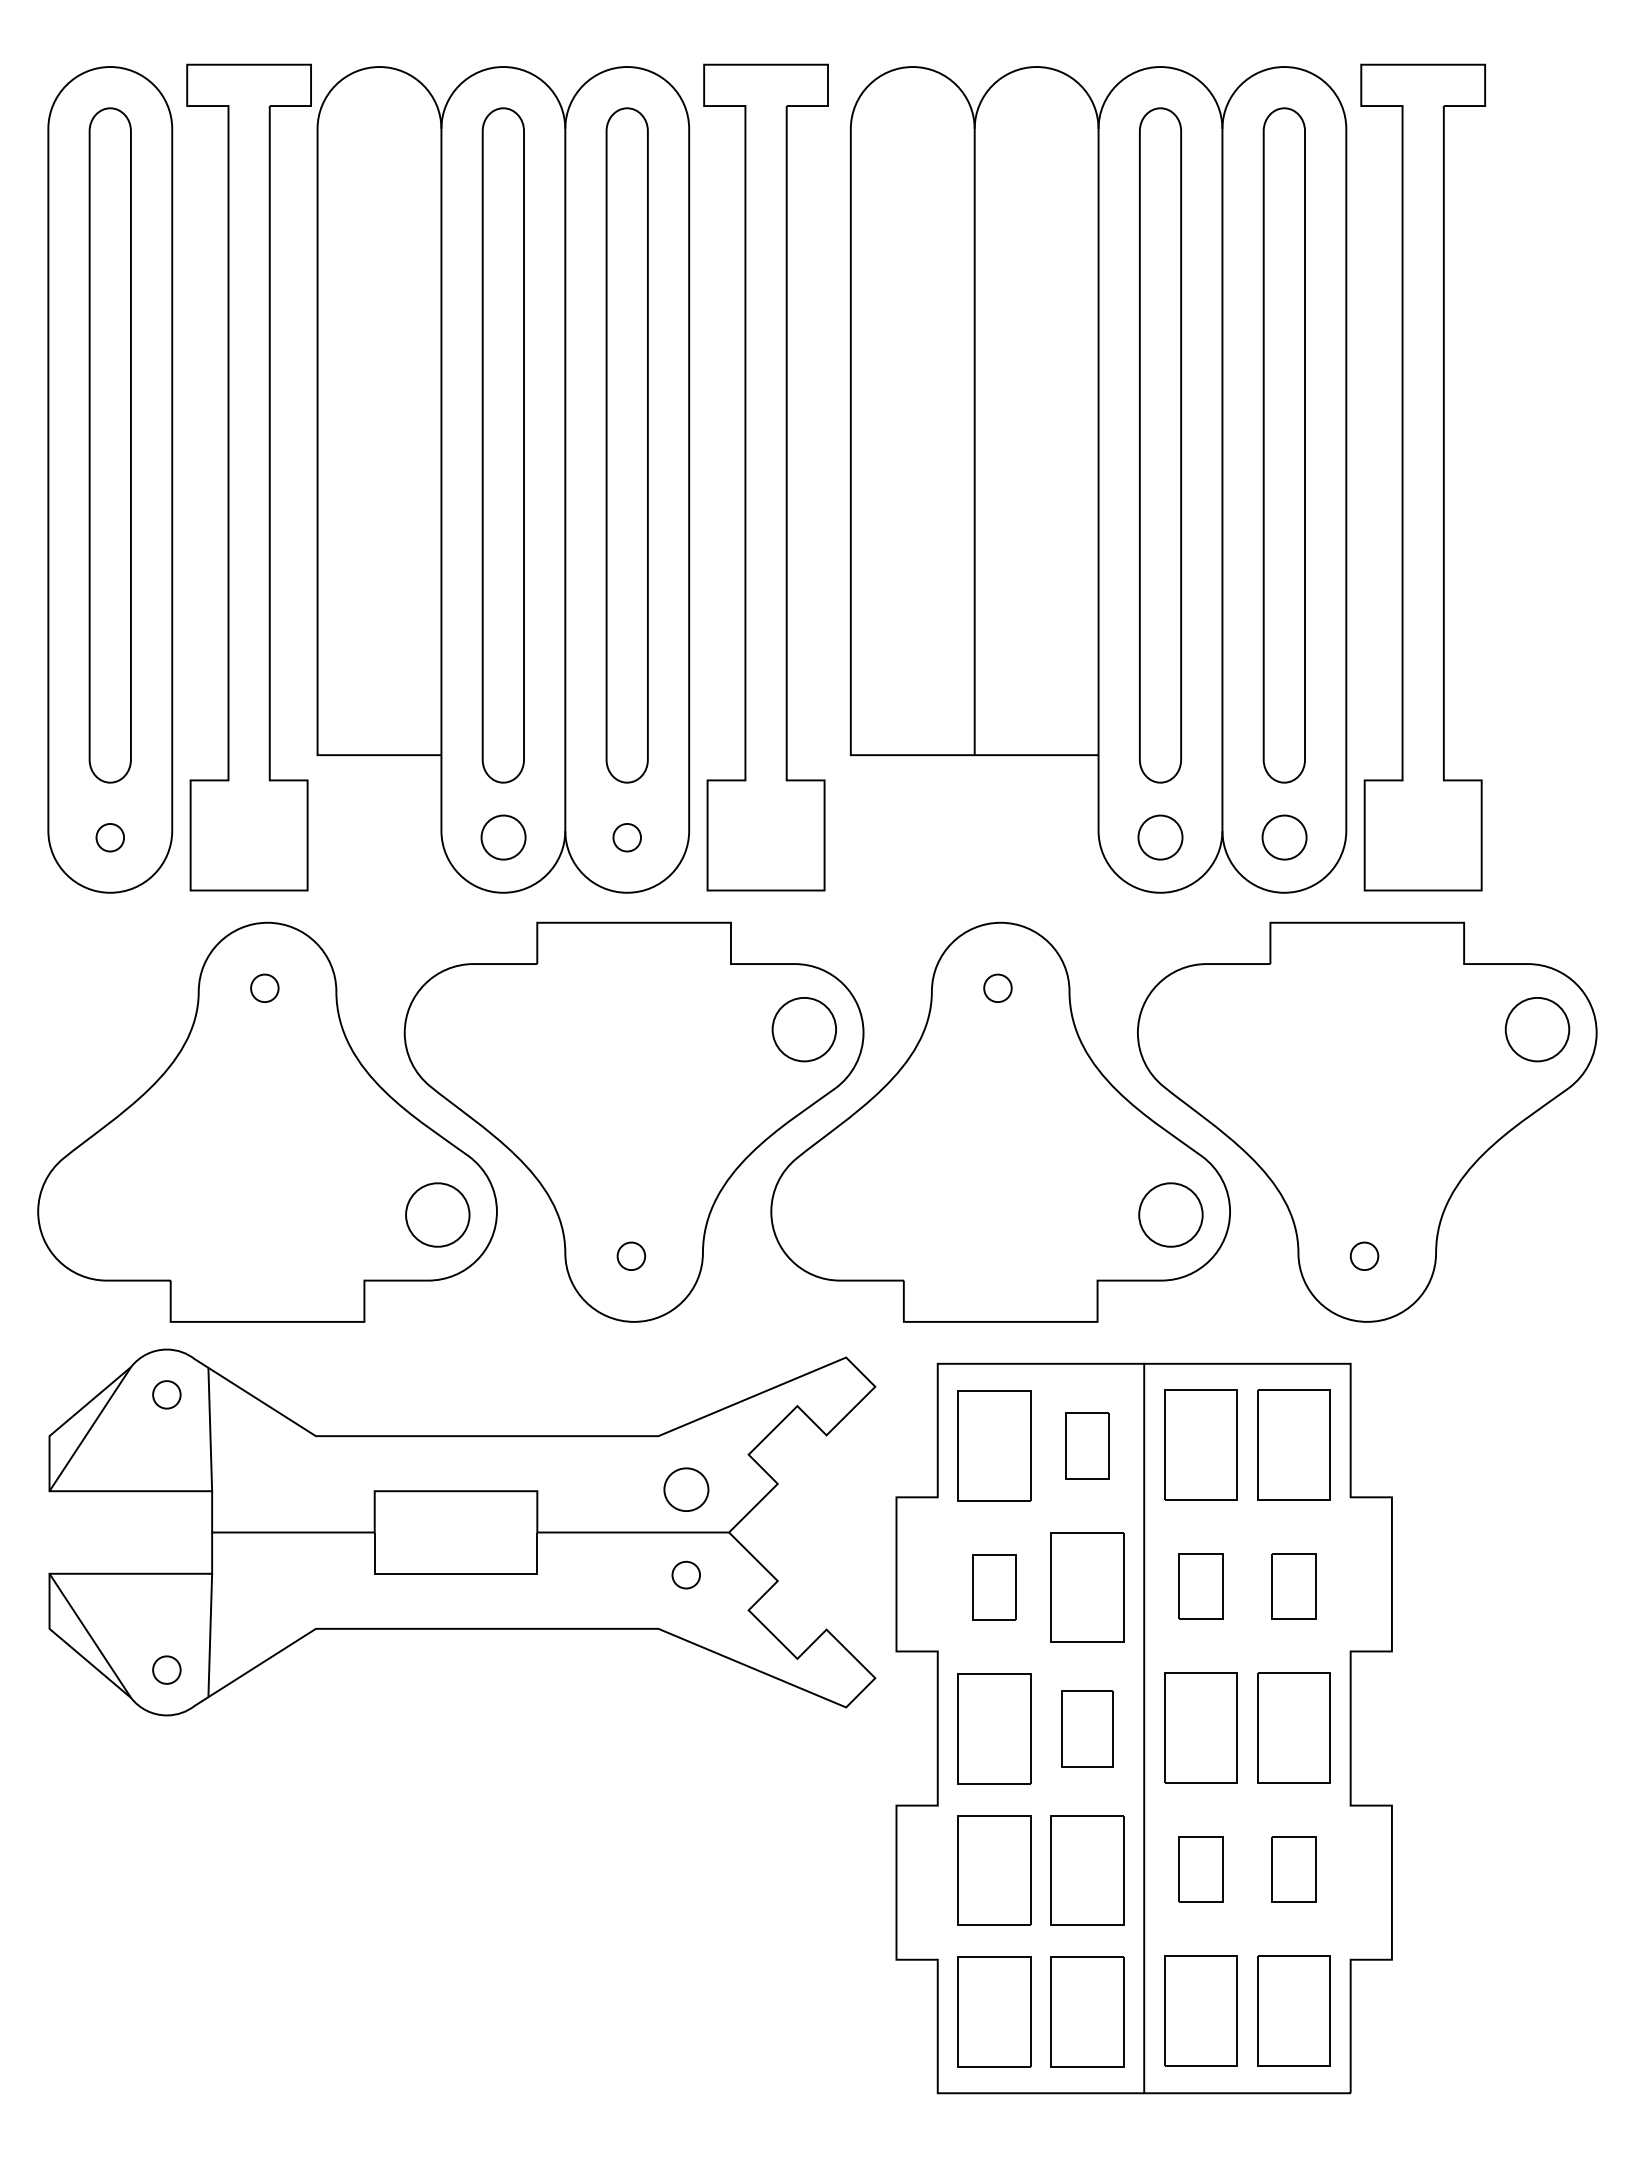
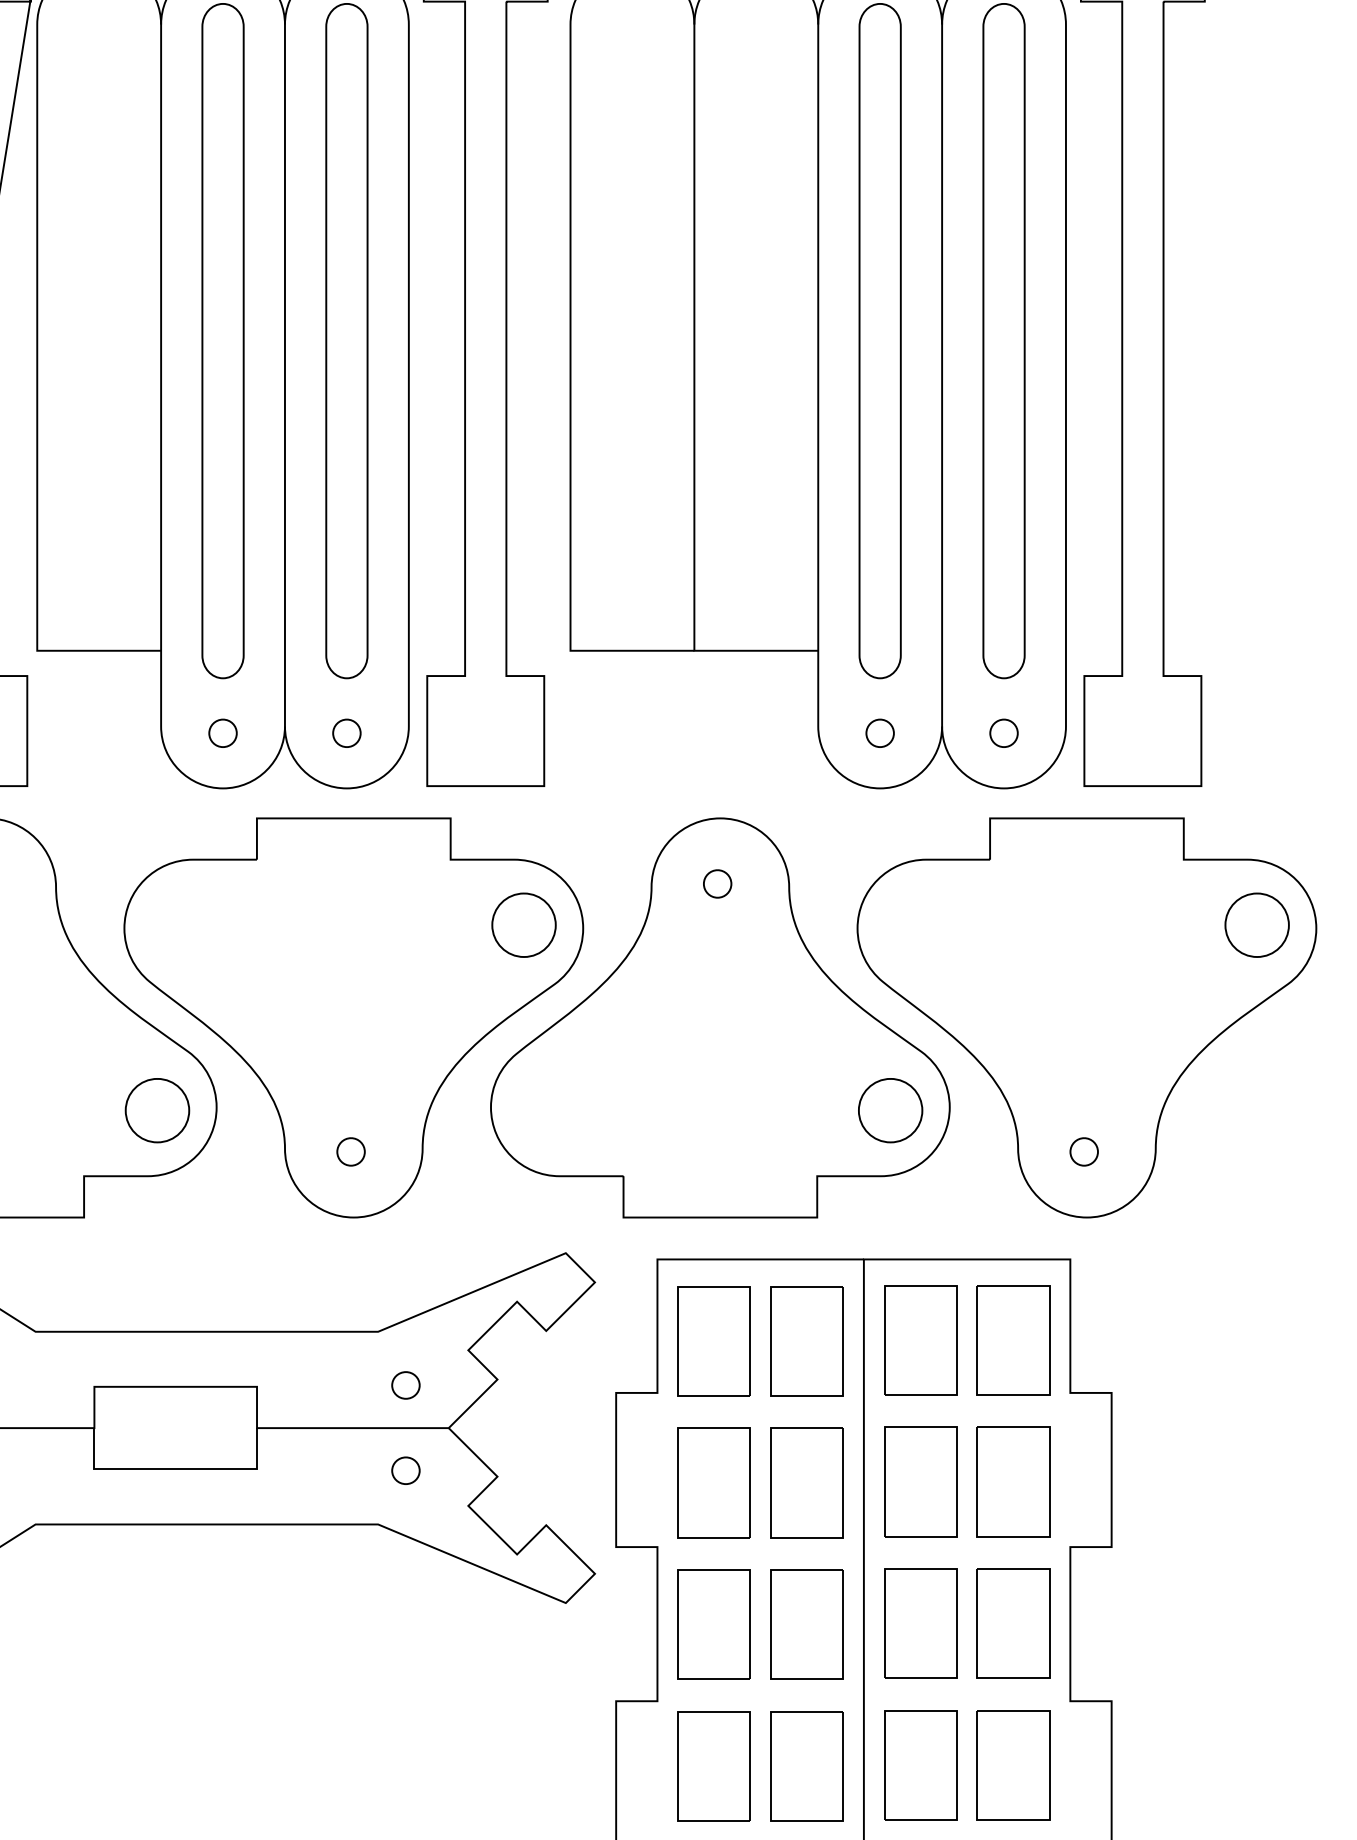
part: (502, 837) -> (222, 733), size x0.62
part: (1160, 837) -> (880, 733), size x0.62
part: (1283, 837) -> (1003, 733), size x0.62
part: (1087, 1445) -> (807, 1341), size x1.67
part: (685, 1489) -> (405, 1385), size x0.62
part: (1200, 1586) -> (920, 1482), size x1.67
part: (1293, 1586) -> (1013, 1482), size x1.67
part: (994, 1587) -> (714, 1483), size x1.67
part: (1087, 1728) -> (807, 1624), size x1.43
part: (1200, 1869) -> (920, 1765), size x1.67
part: (1293, 1869) -> (1013, 1765), size x1.67

